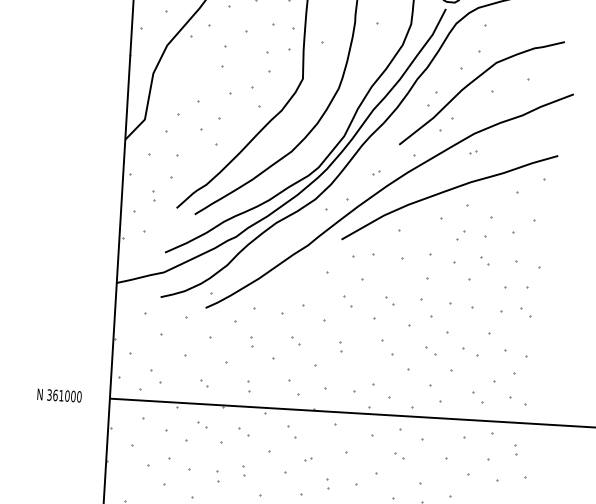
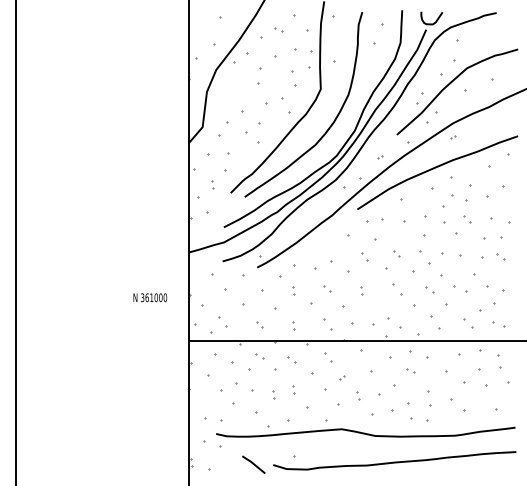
part: (460, 236) -> (447, 201), size x1.6
text: (59, 395) -> (150, 297), moved
part: (516, 448) -> (499, 360), size x1.6

